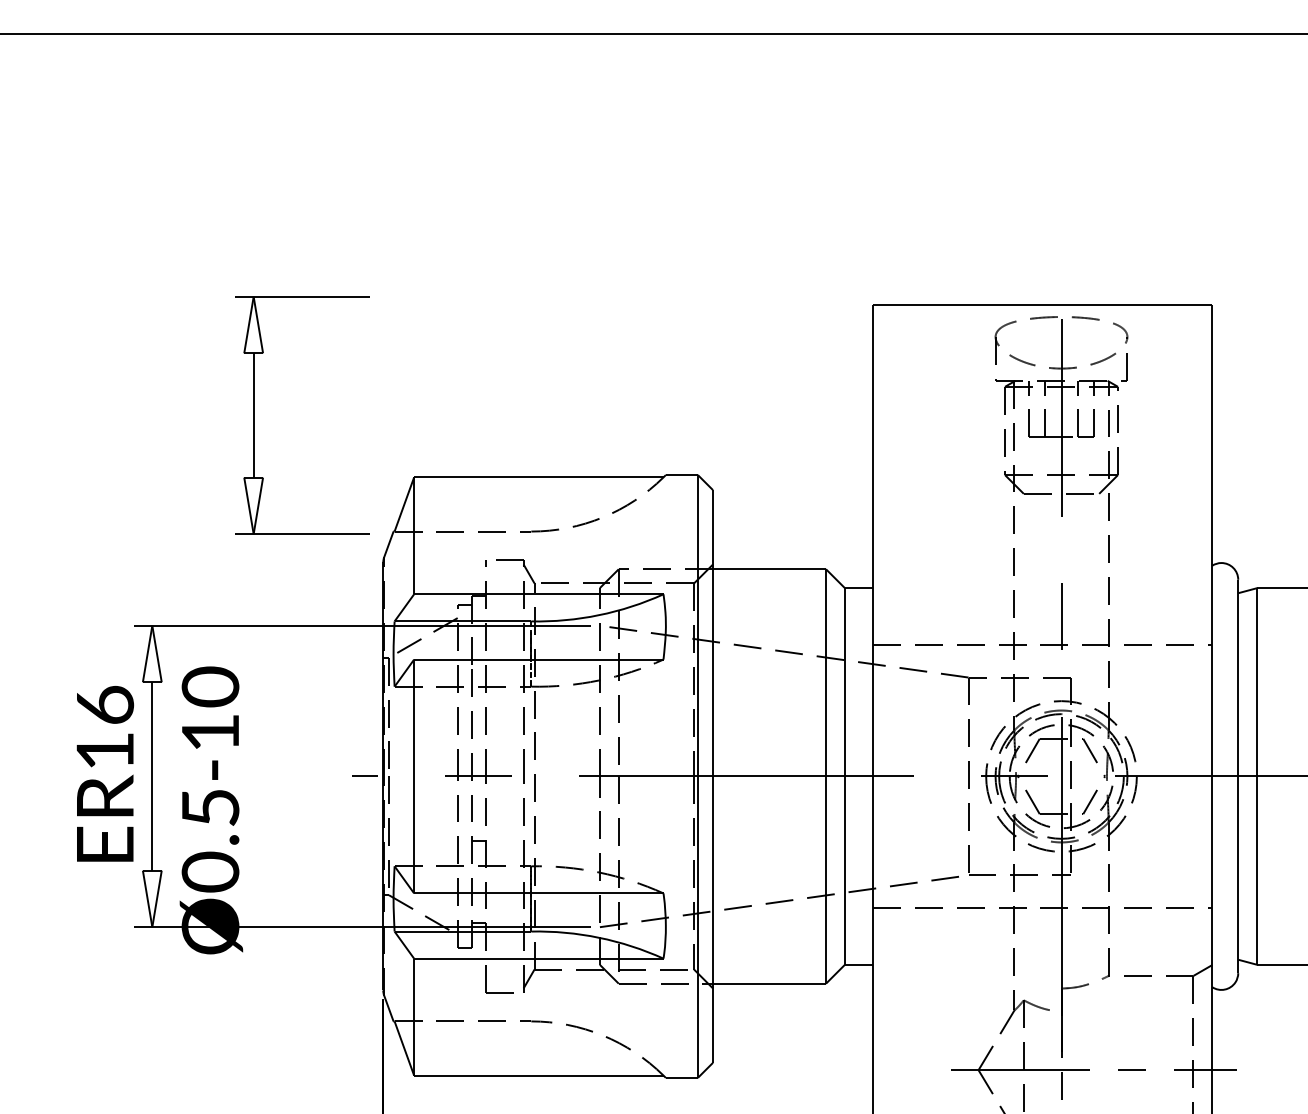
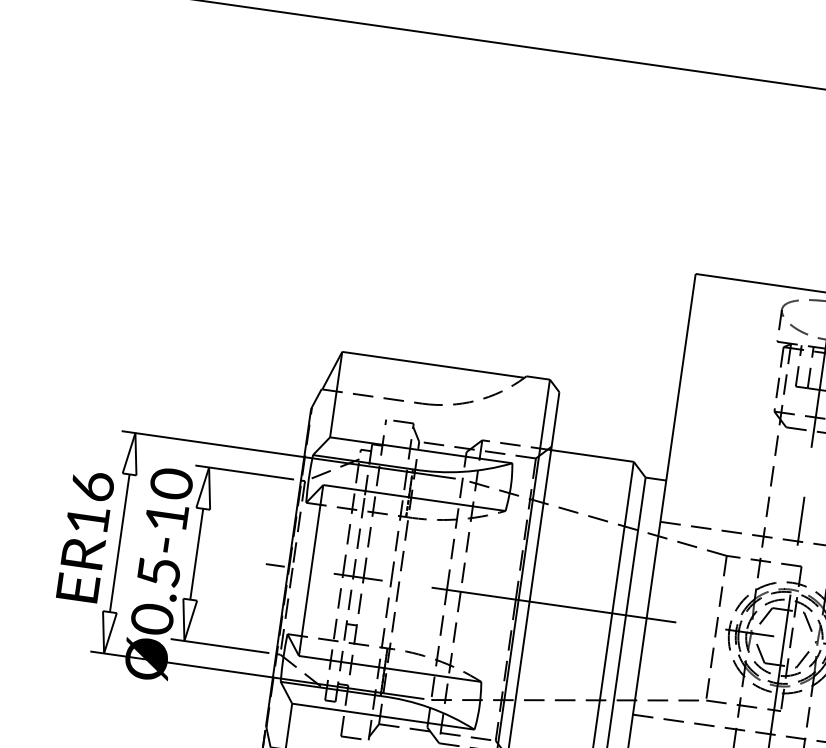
part: (254, 415) -> (197, 554), moved

